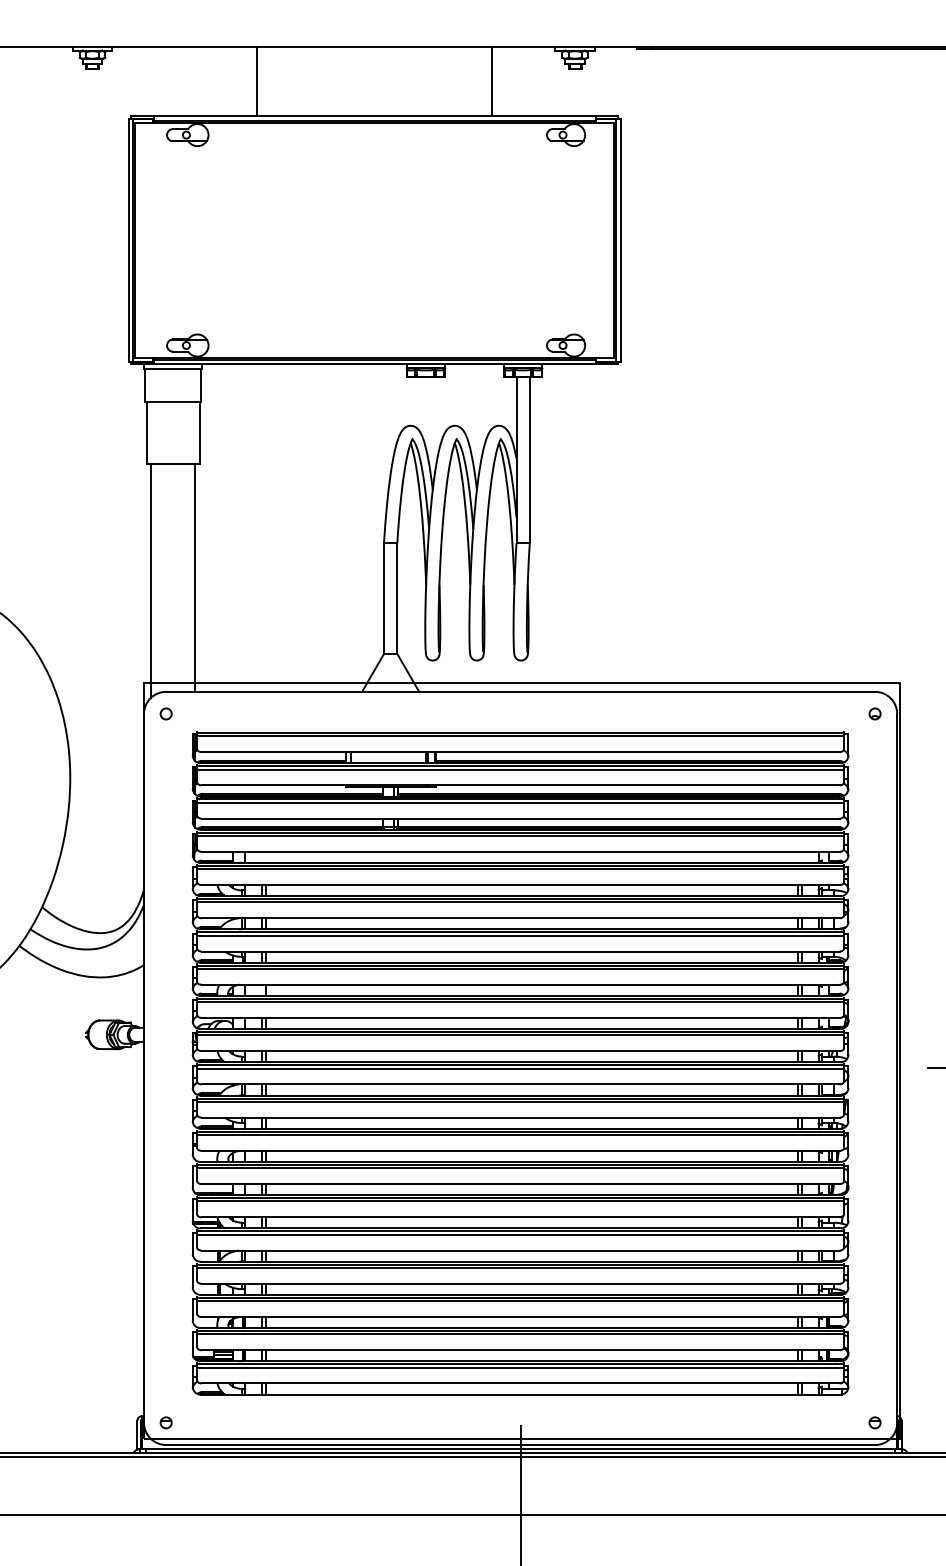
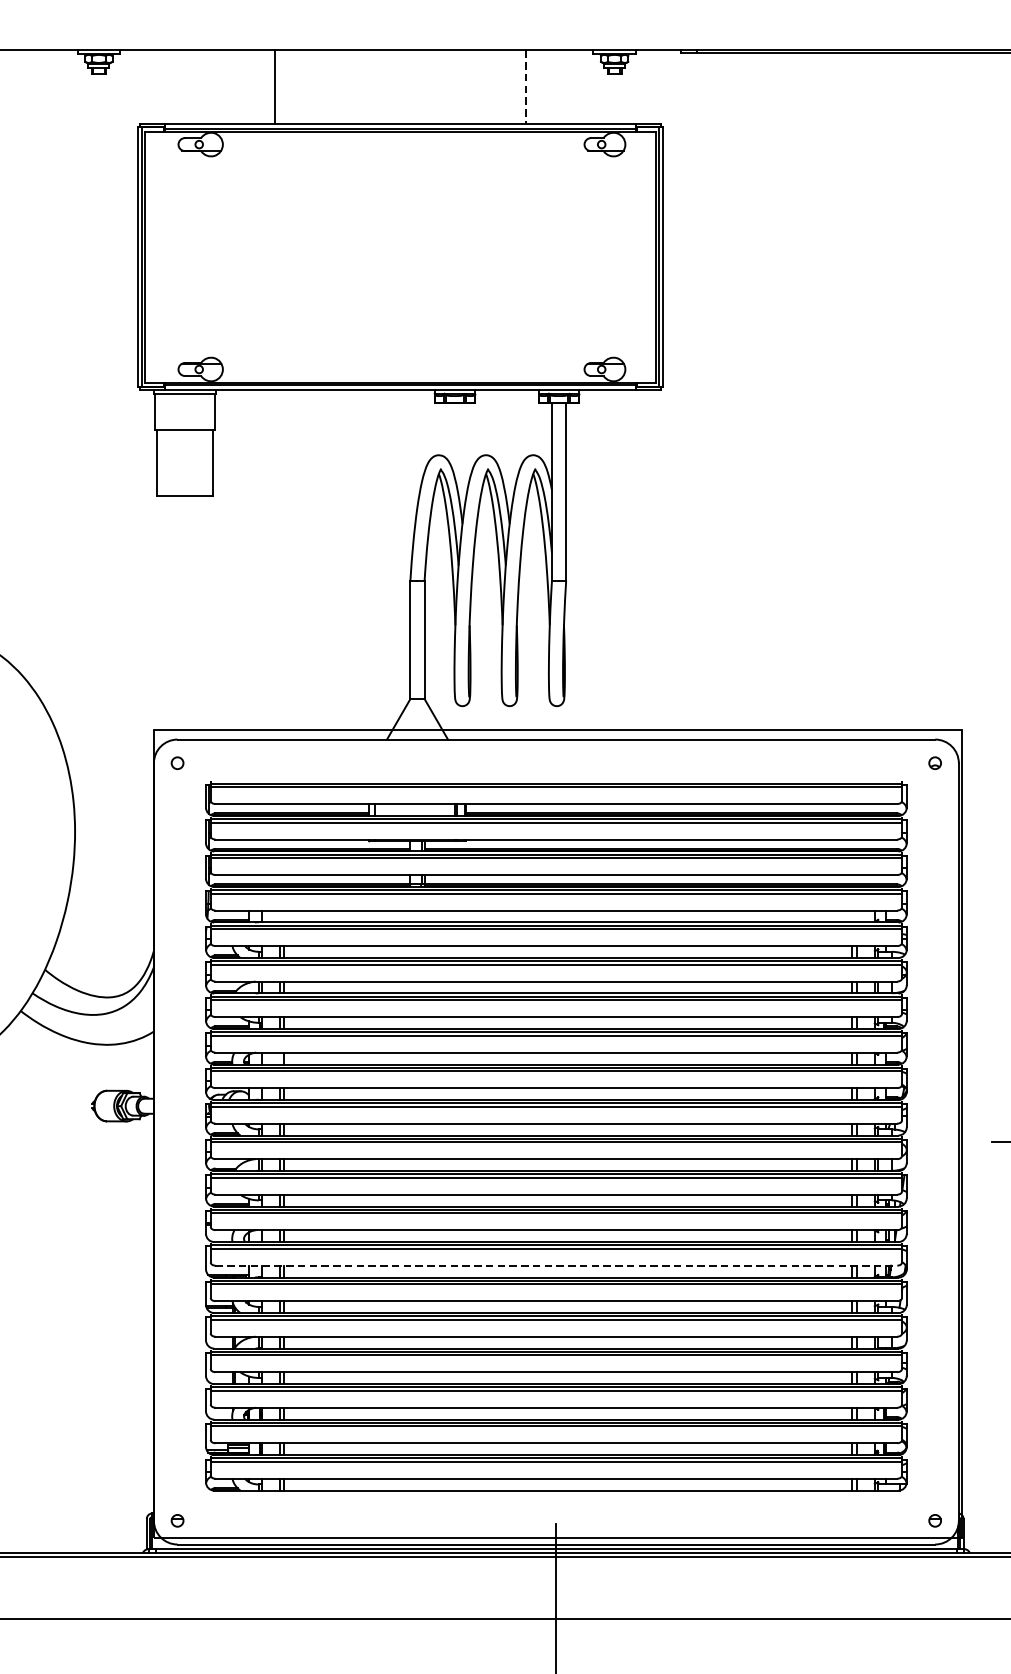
line: (492, 81) -> (526, 87), solid -> dashed
line: (195, 577) -> (208, 617), removed
line: (150, 580) -> (160, 620), removed
line: (520, 1184) -> (556, 1266), solid -> dashed

